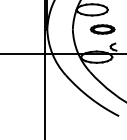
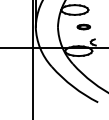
part: (102, 29) -> (83, 27), size x0.6

